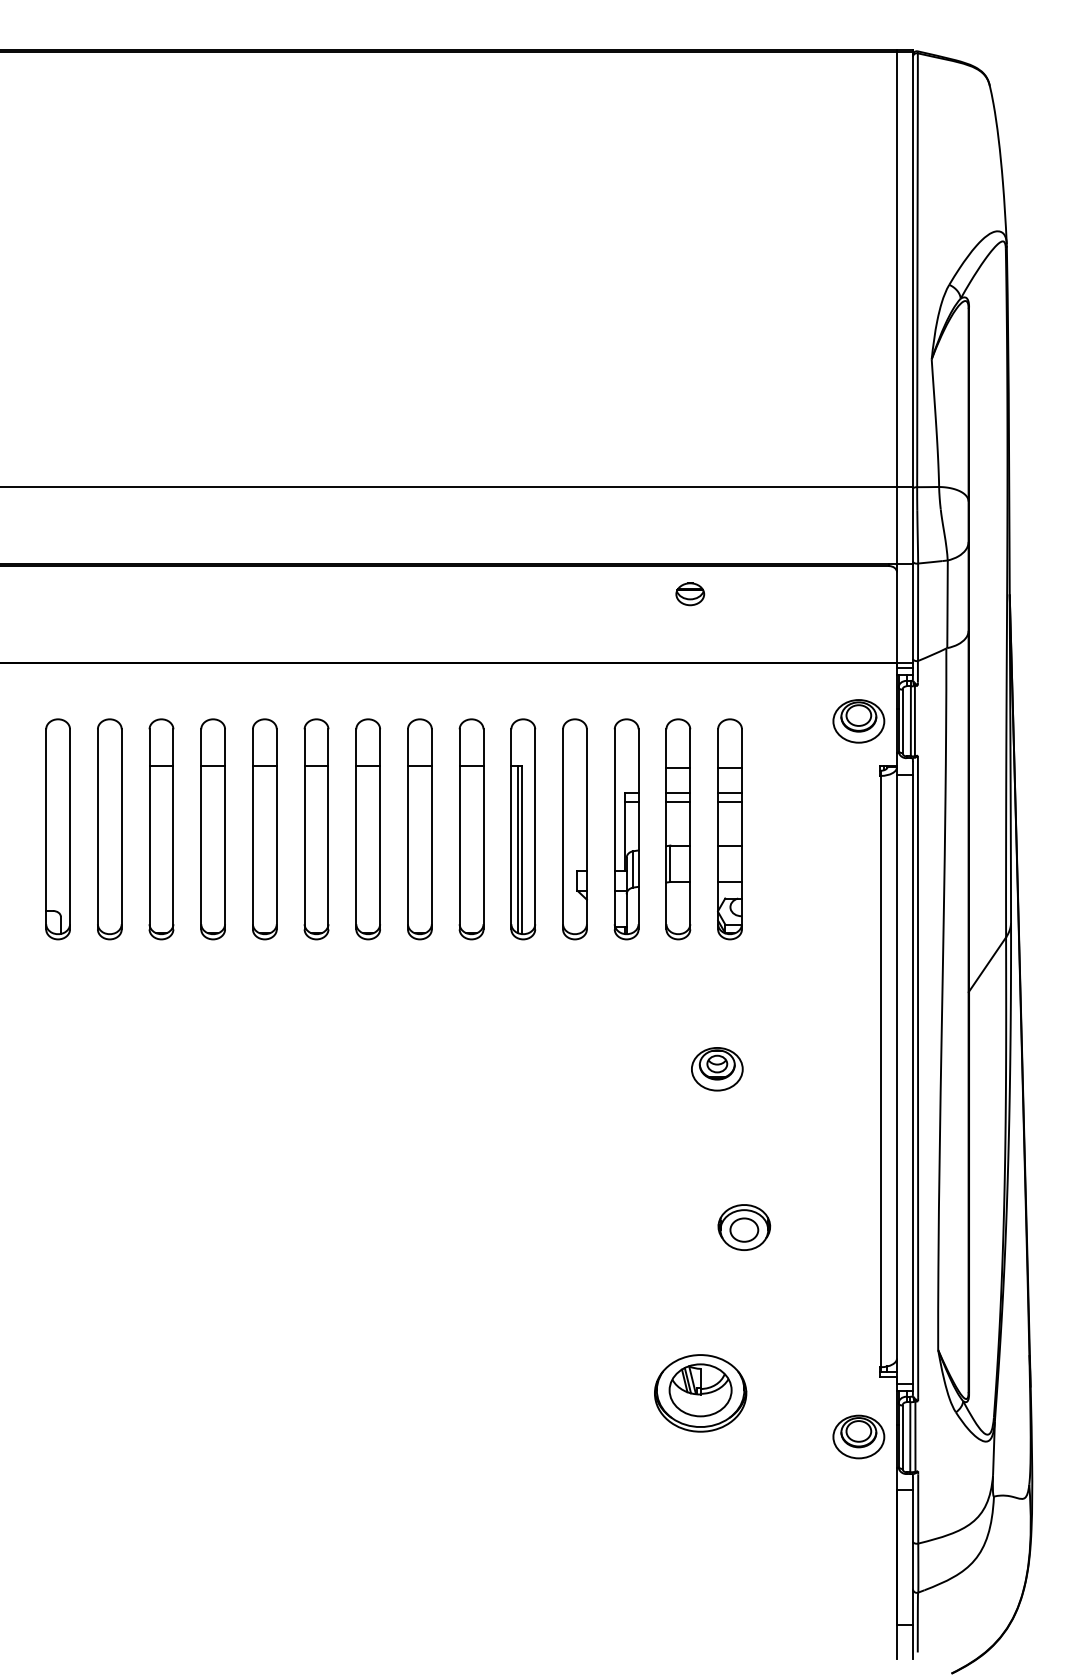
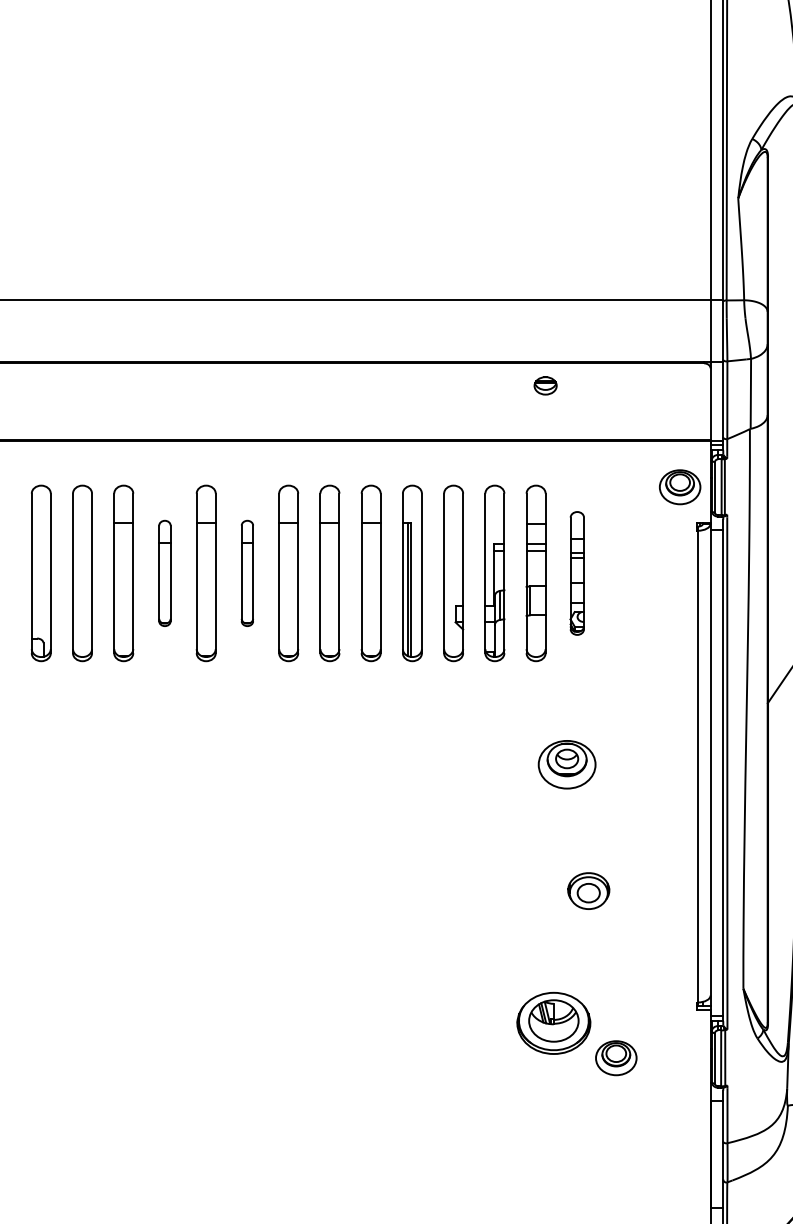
part: (212, 829) -> (164, 573), size x0.6
part: (316, 829) -> (247, 573), size x0.6
part: (729, 829) -> (576, 573), size x0.7
part: (717, 1069) -> (567, 765), size x1.4
part: (858, 1436) -> (616, 1057), moved

